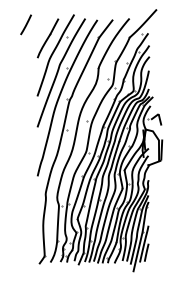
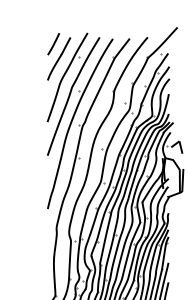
line: (25, 24) -> (53, 43), moved

